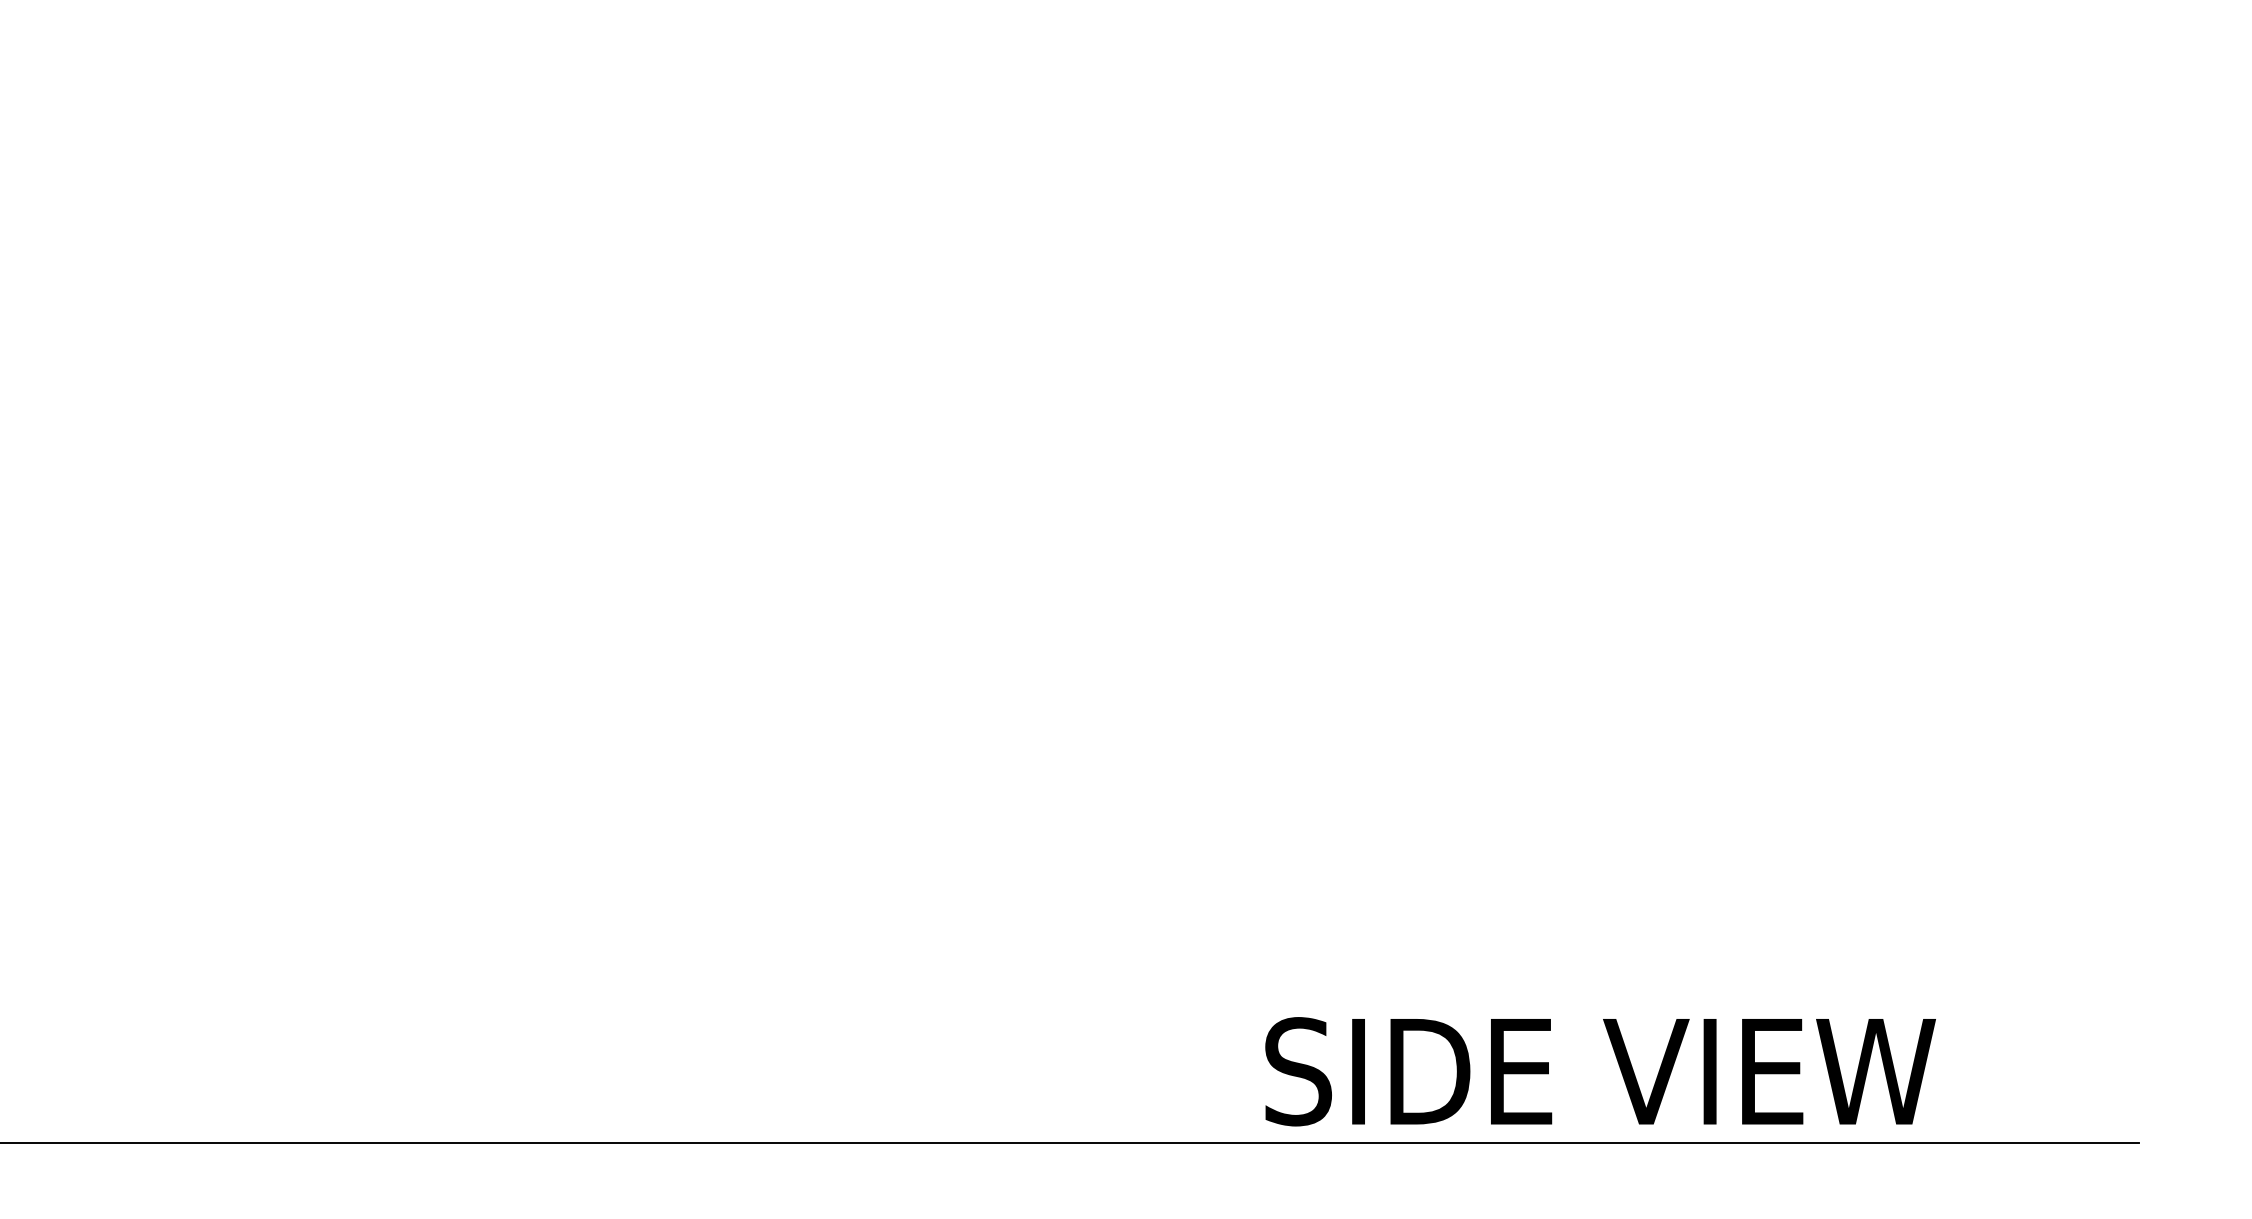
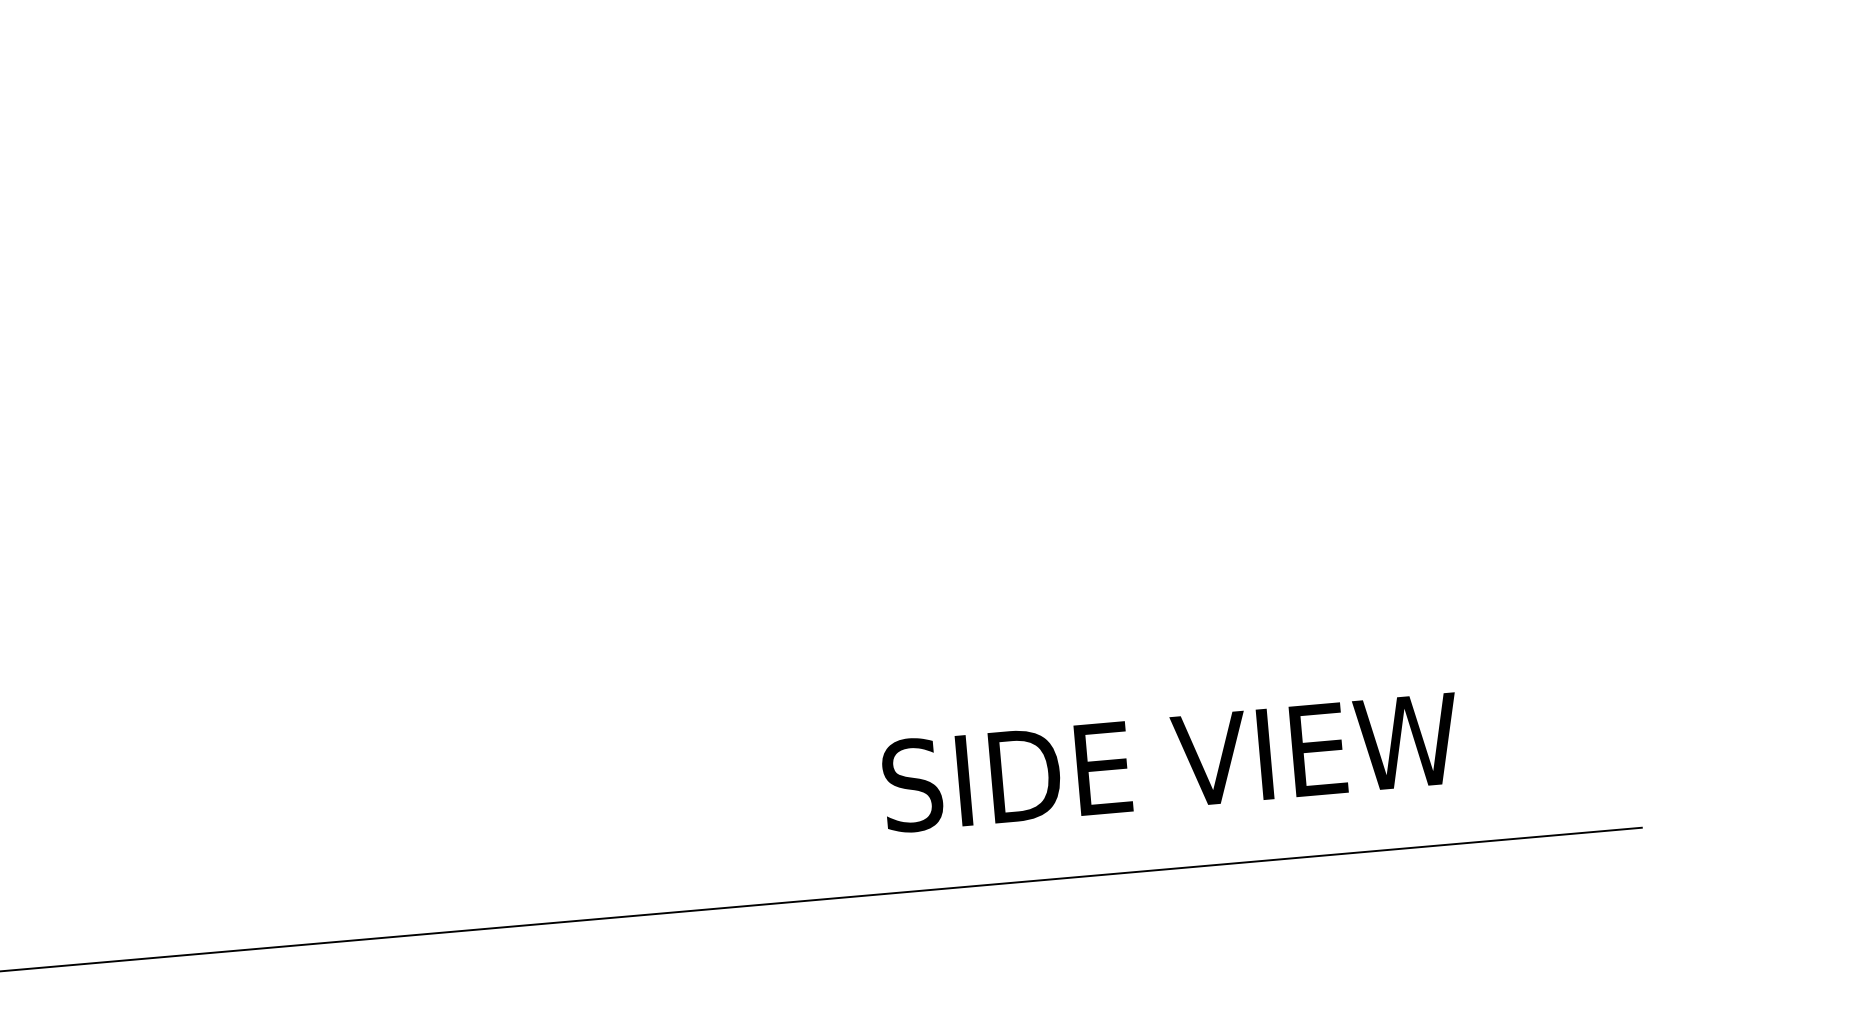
text: (1600, 1071) -> (1171, 762), moved

